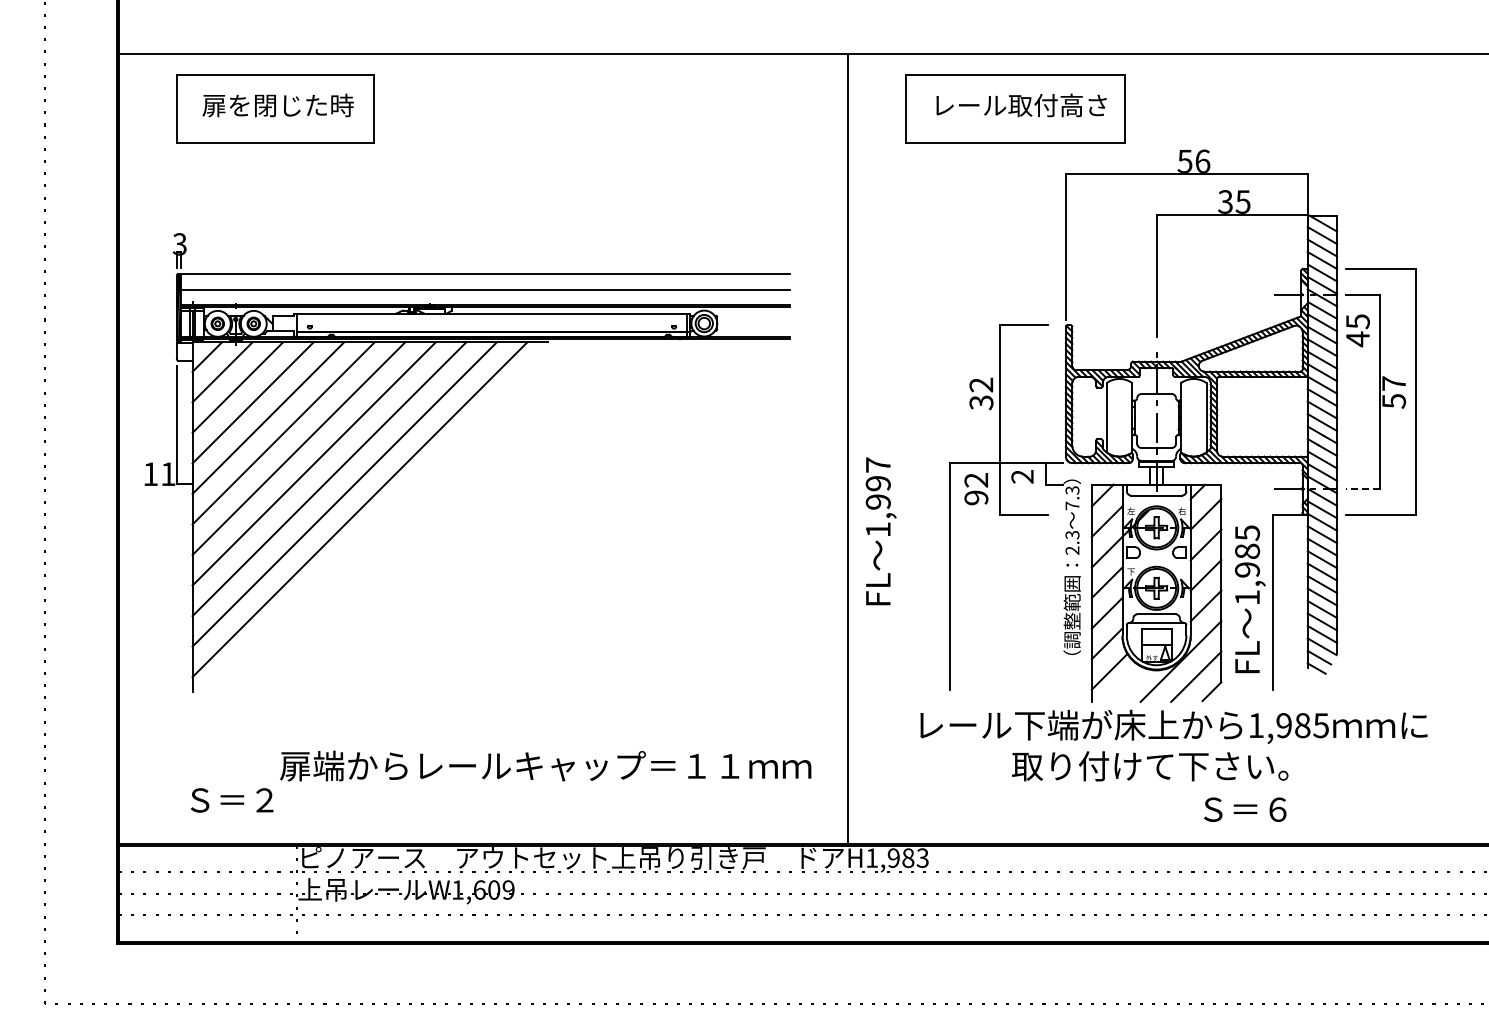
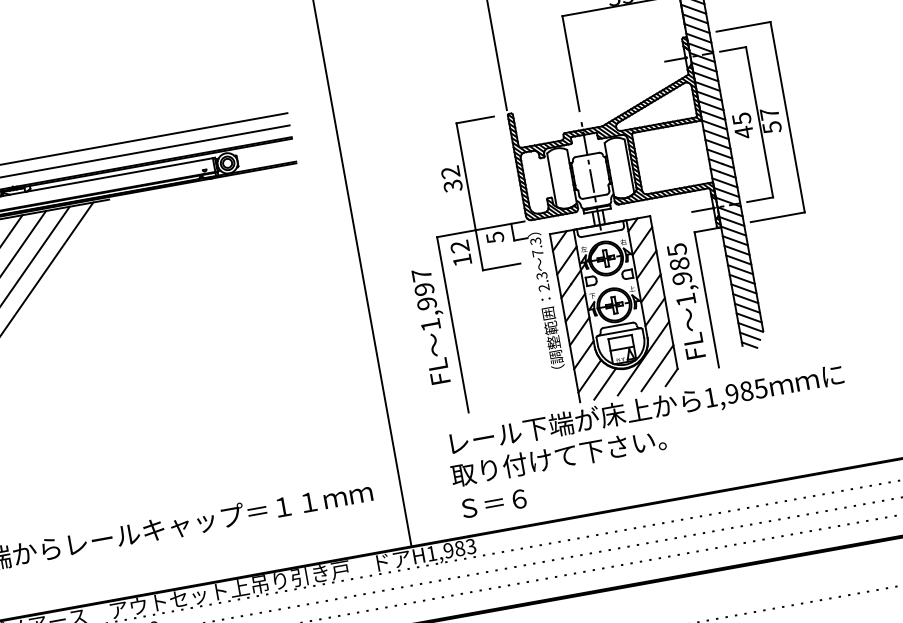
text: (1357, 330) -> (742, 125), moved
text: (1022, 476) -> (495, 237), 2 -> 5
line: (1362, 489) -> (760, 200), dashed -> solid
text: (976, 497) -> (462, 260), 92 -> 12
text: (880, 531) -> (432, 326), moved
line: (1127, 684) -> (605, 383), added
text: (1150, 766) -> (558, 457), moved
text: (1245, 809) -> (494, 503), moved

